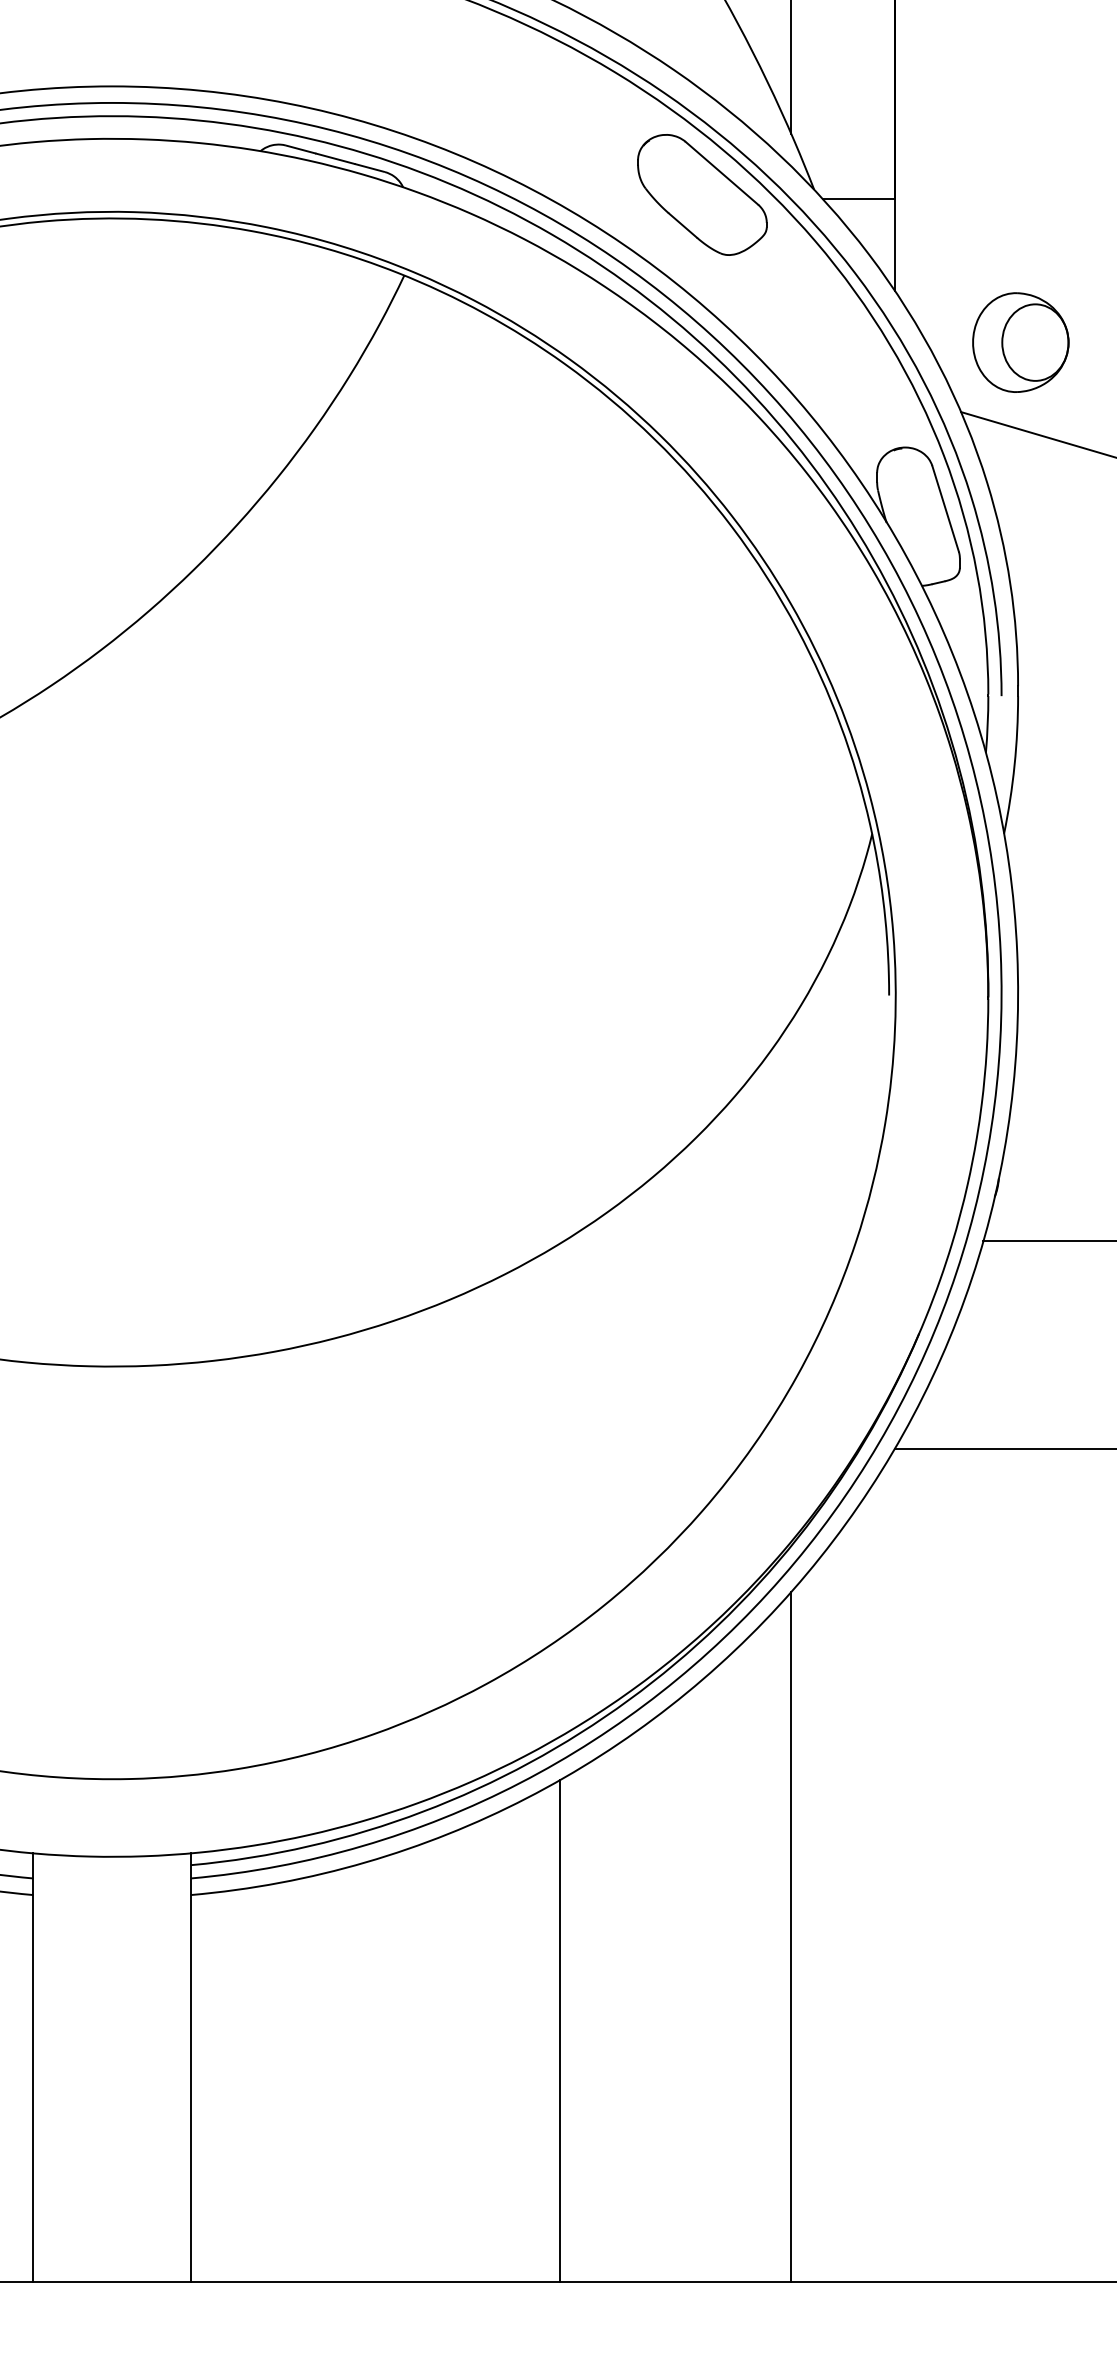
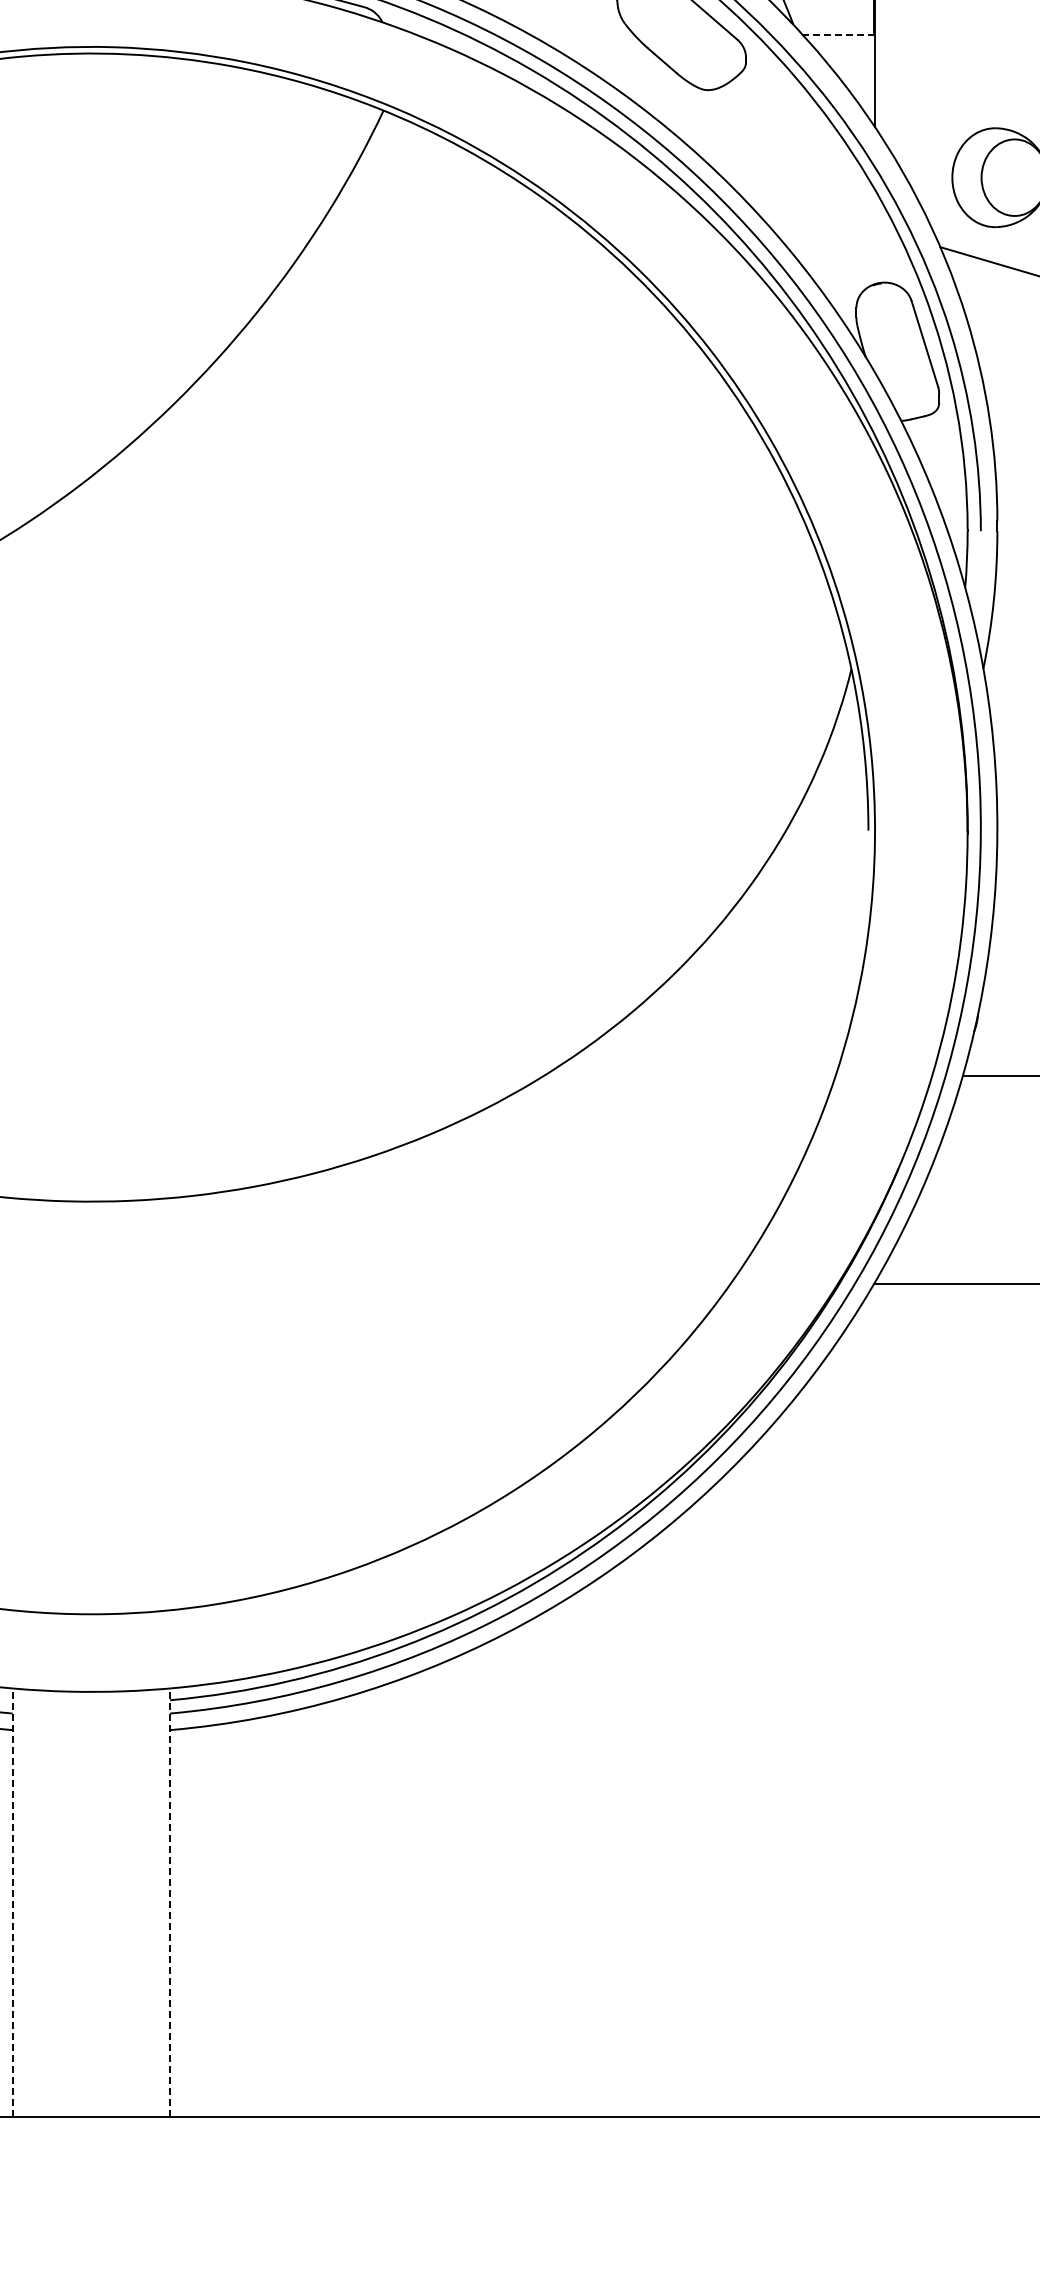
line: (858, 199) -> (837, 34), solid -> dashed
line: (791, 1937) -> (770, 1772), removed
line: (559, 2031) -> (538, 1866), removed
line: (33, 2067) -> (12, 1902), solid -> dashed
line: (190, 2067) -> (169, 1902), solid -> dashed

